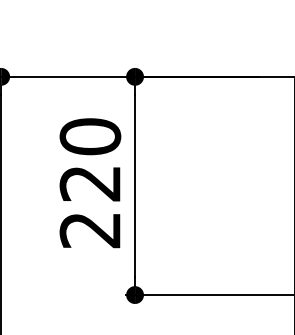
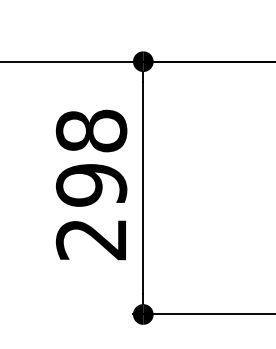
text: (90, 160) -> (91, 158), 220 -> 298

